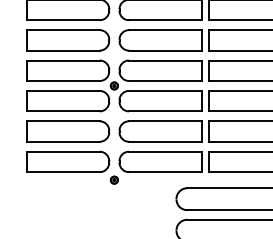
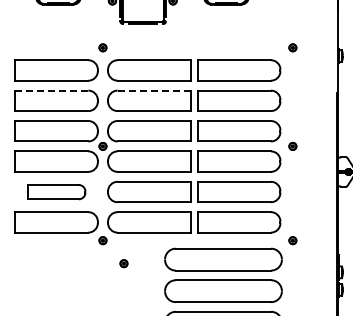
line: (62, 30) -> (51, 90), solid -> dashed
line: (165, 30) -> (154, 90), solid -> dashed
part: (67, 132) -> (56, 192), size x0.7
part: (134, 203) -> (123, 263), added

